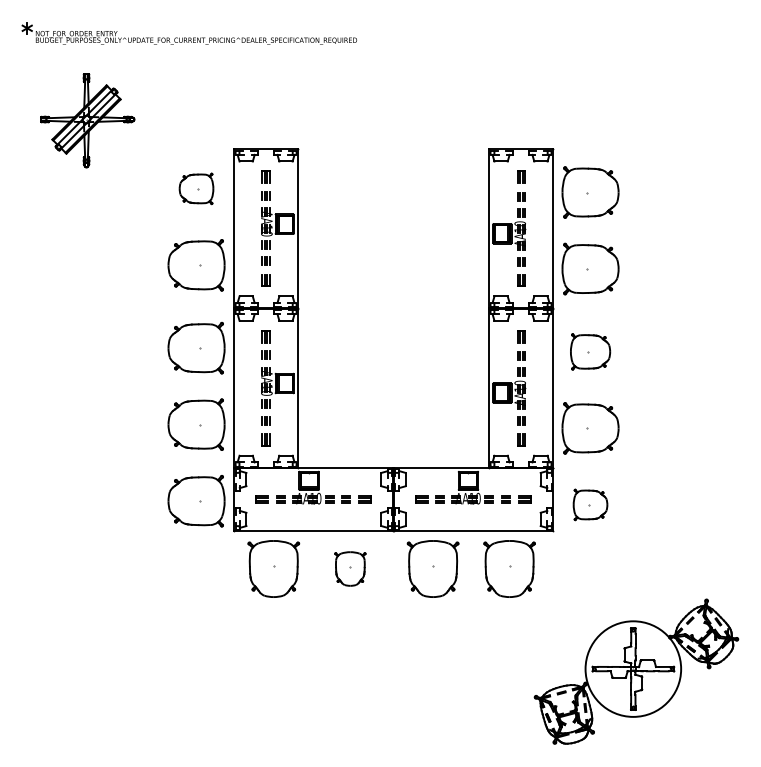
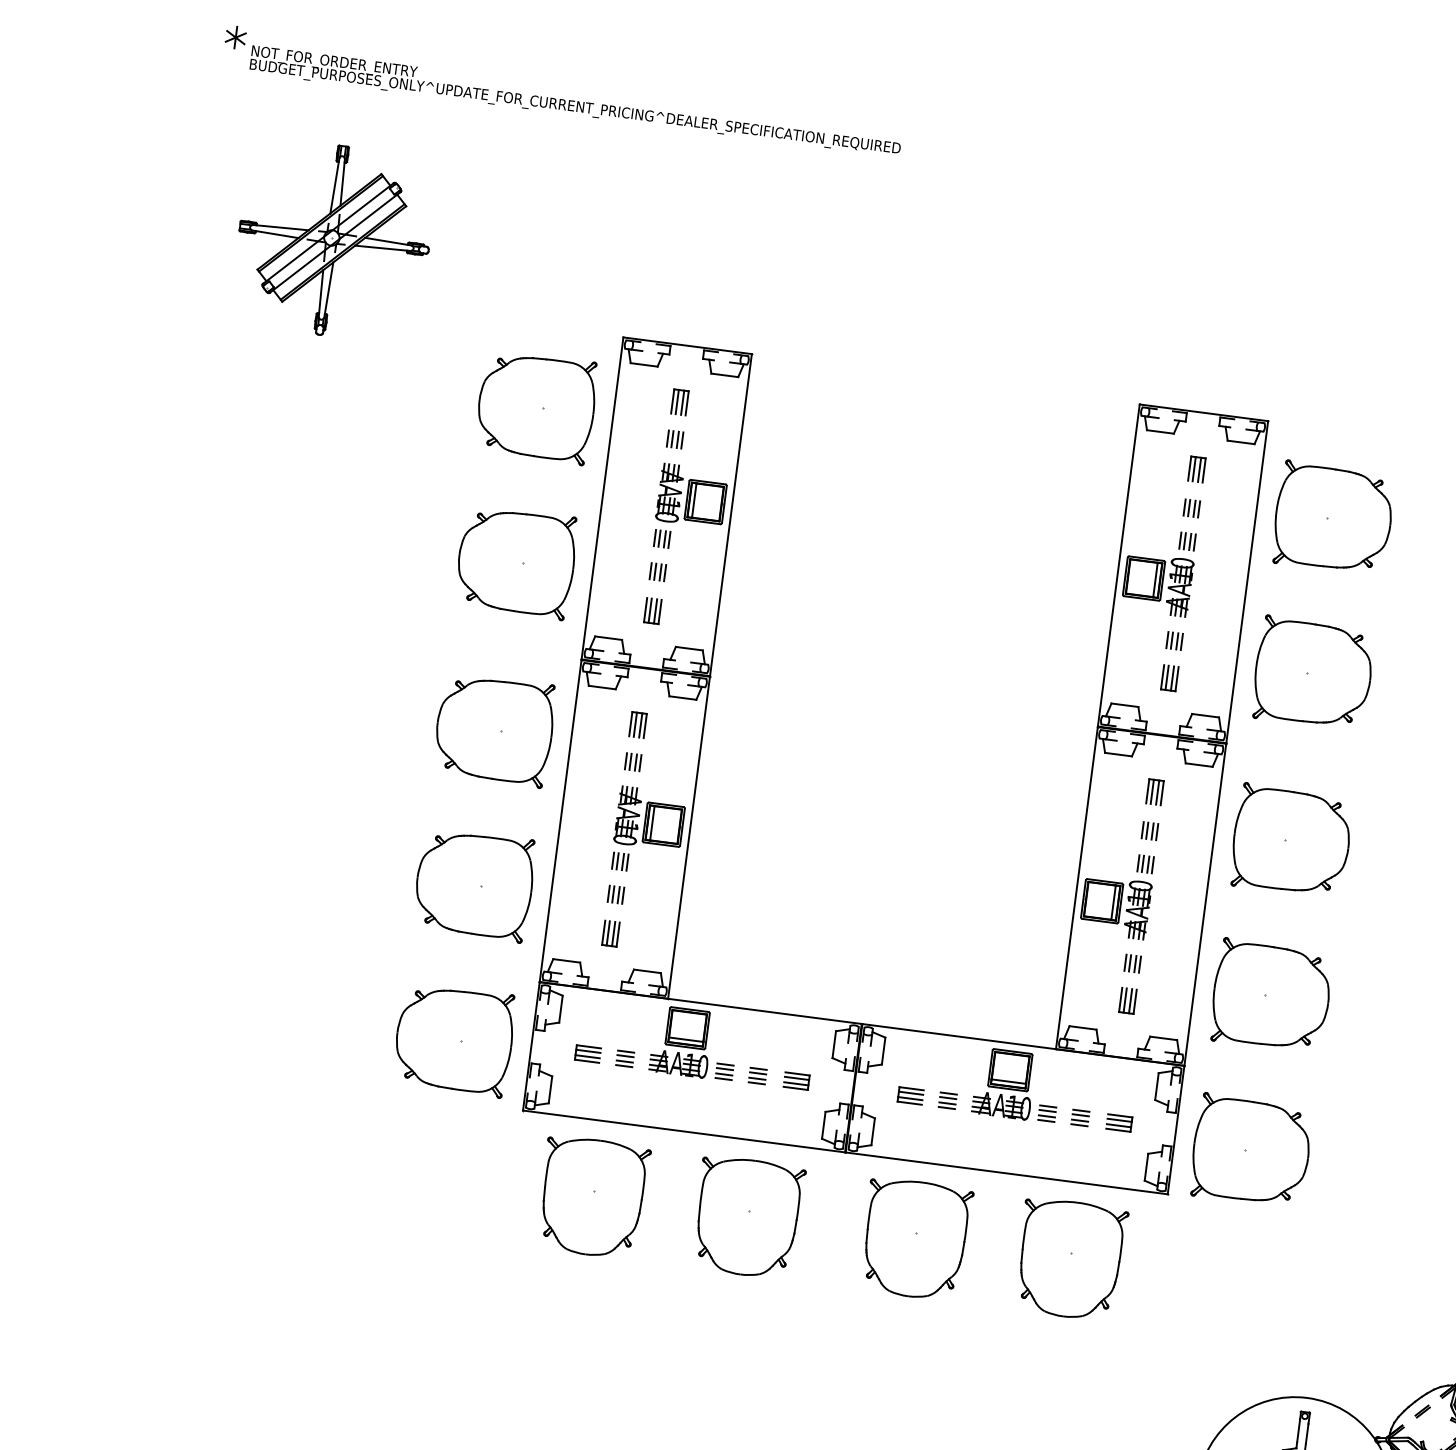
part: (196, 188) -> (536, 406), size x1.67
part: (590, 351) -> (1291, 840), size x1.43
part: (590, 504) -> (1251, 1150), size x1.67
part: (350, 568) -> (748, 1216), size x1.67

